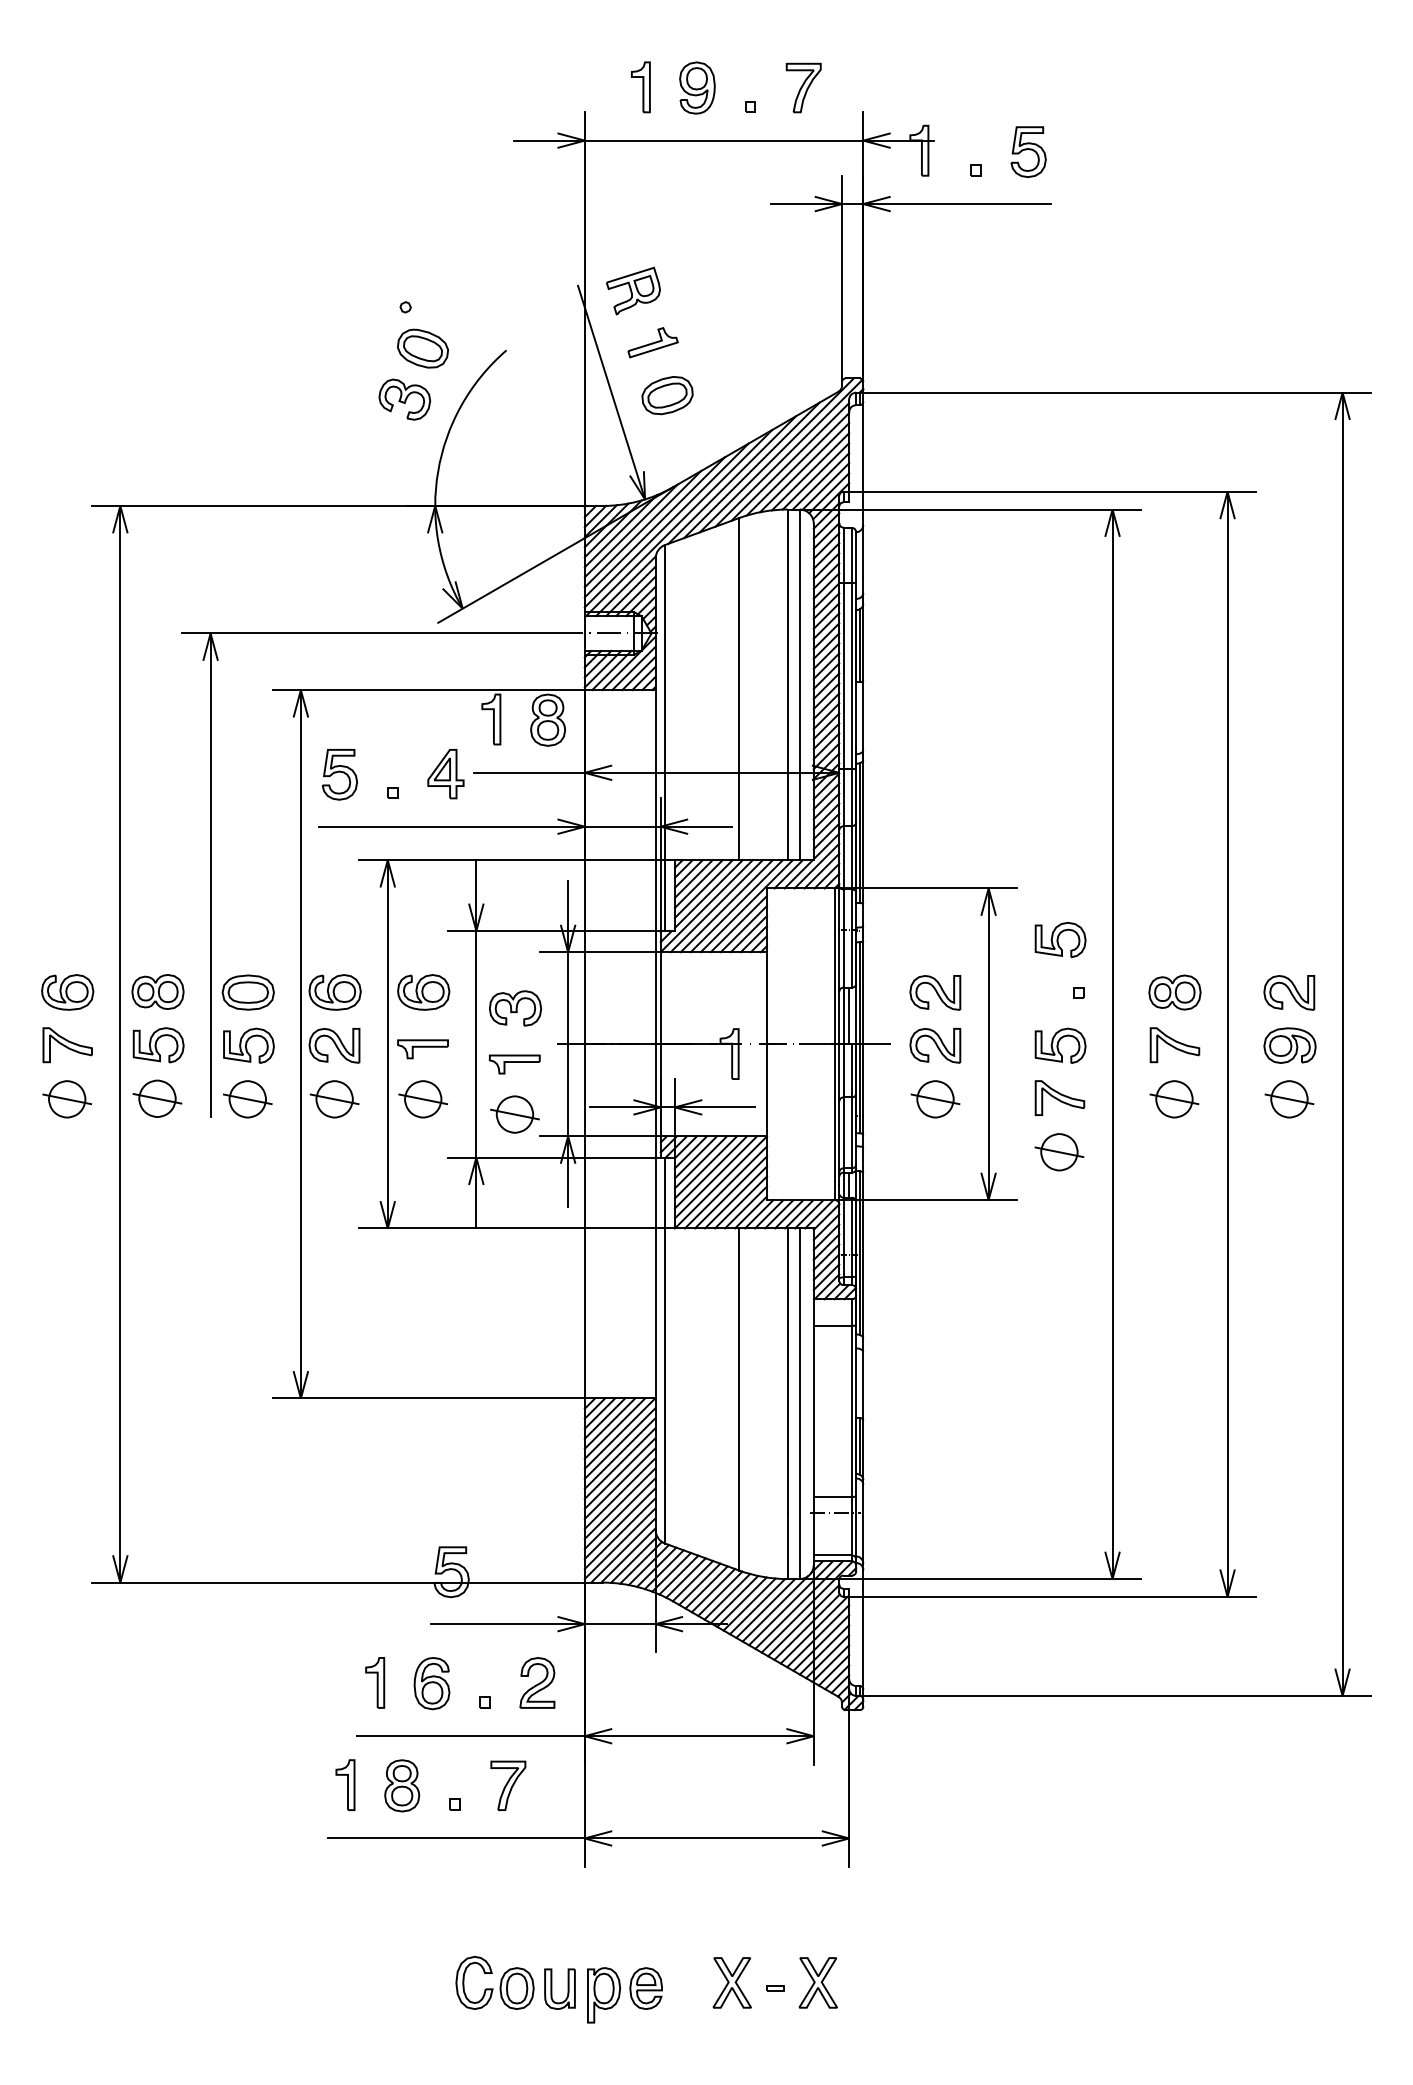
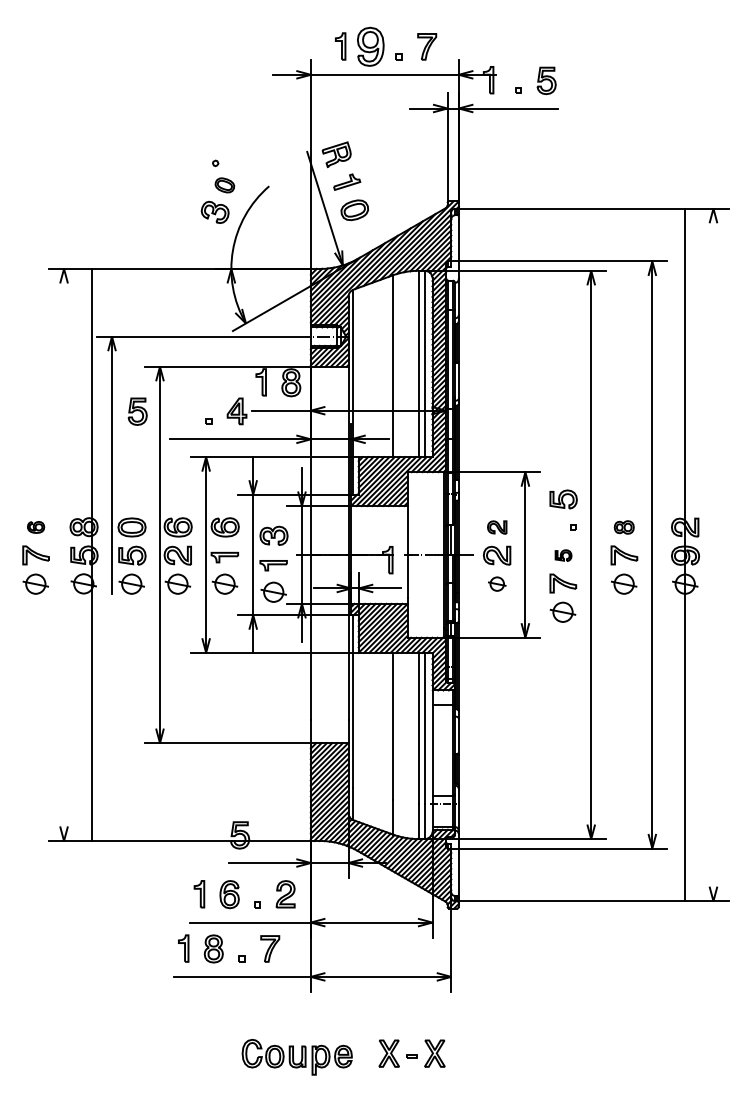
part: (697, 87) -> (370, 46), size x1.4
part: (422, 348) -> (224, 185), size x0.7
part: (339, 774) -> (137, 411), moved
part: (66, 992) -> (35, 527), size x0.6
part: (936, 992) -> (497, 527), size x0.7
part: (1173, 992) -> (623, 527), size x0.7
line: (121, 1043) -> (92, 554), moved
line: (1342, 1043) -> (685, 554), moved
part: (1060, 1045) -> (563, 555), size x0.6
part: (936, 1098) -> (497, 583), size x0.7

